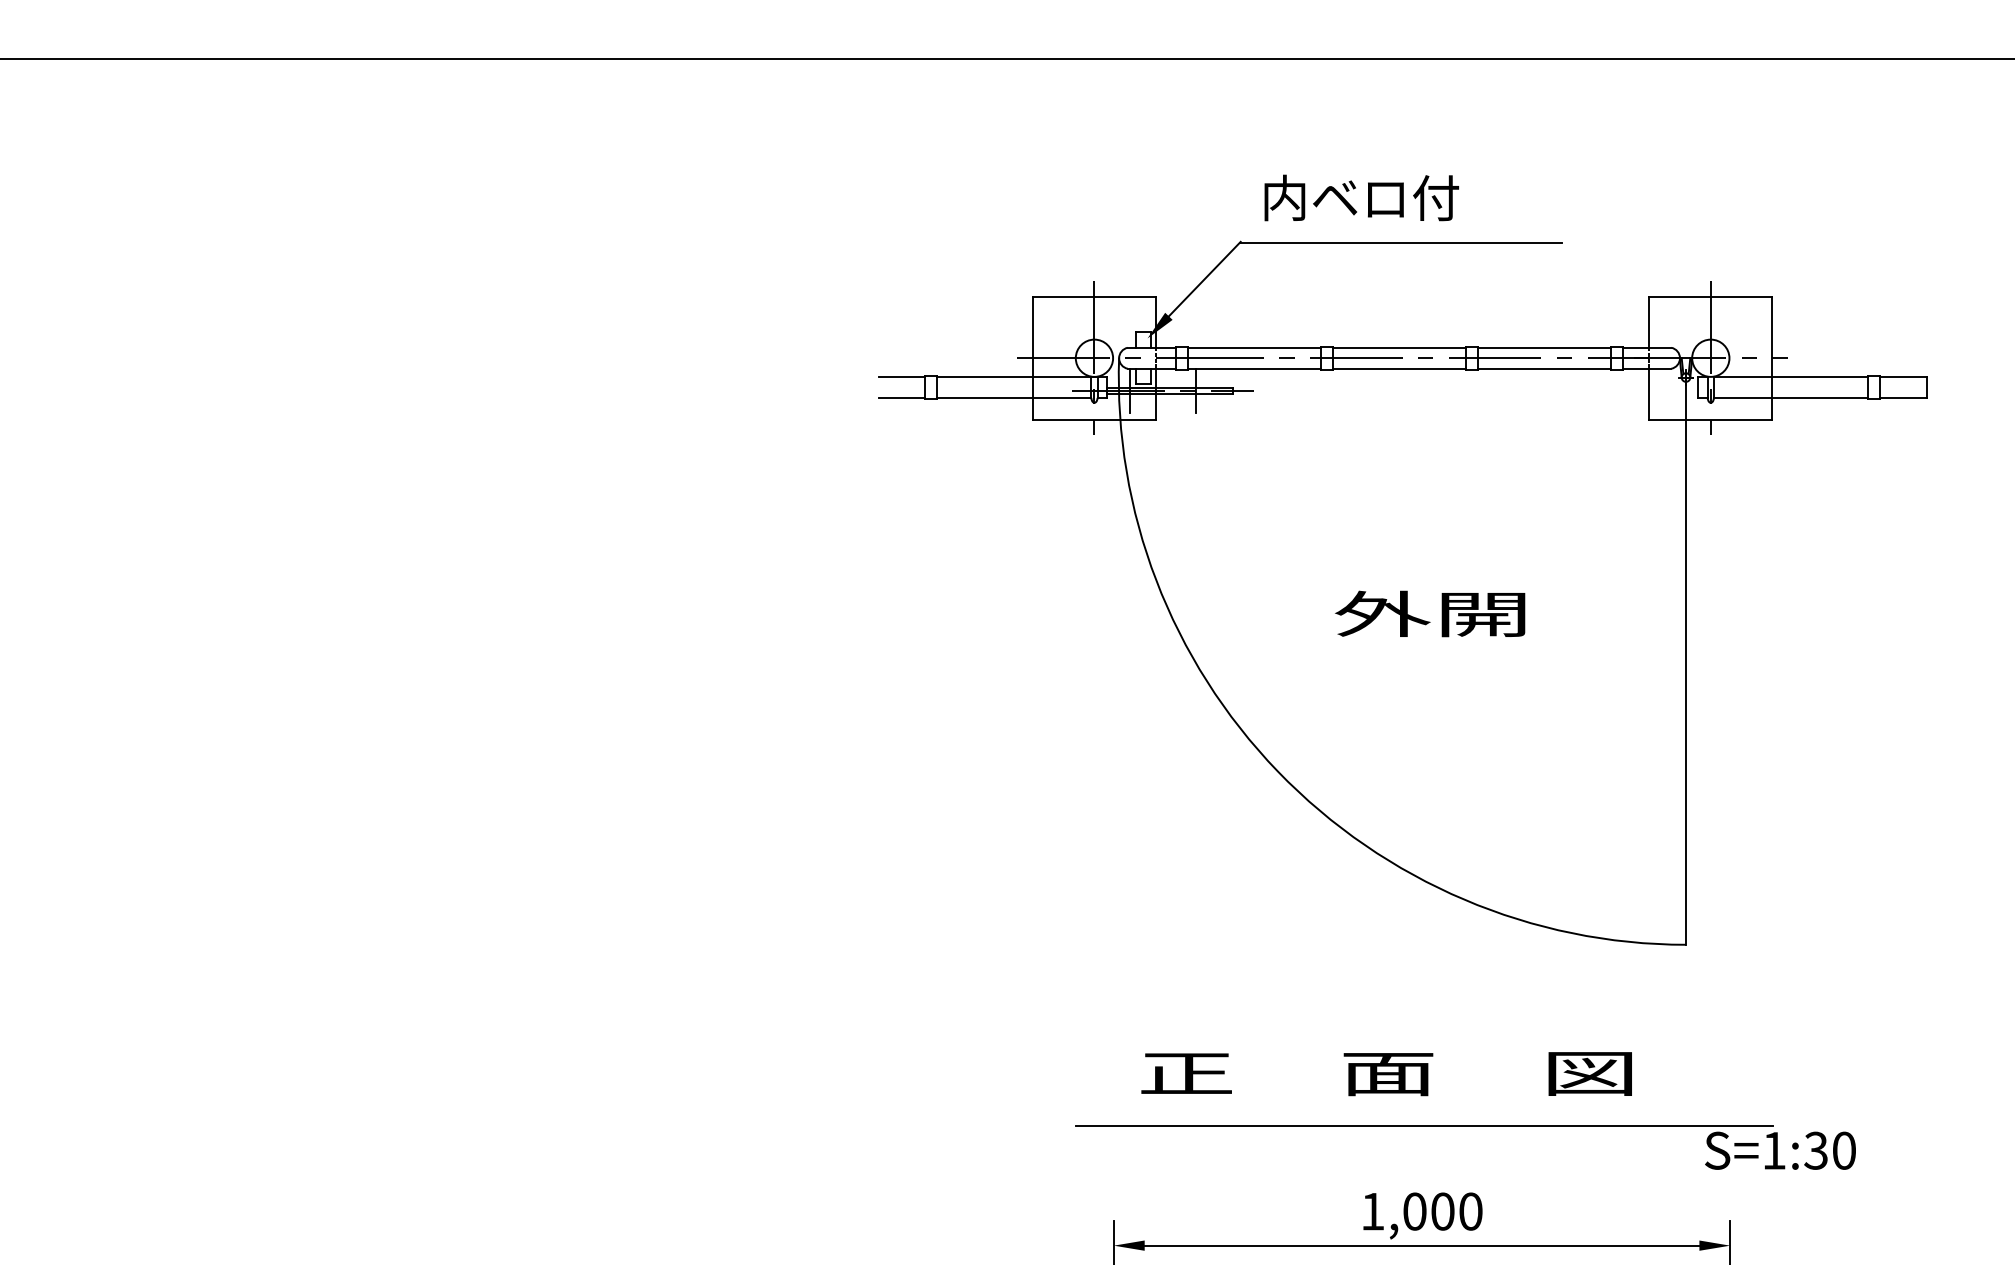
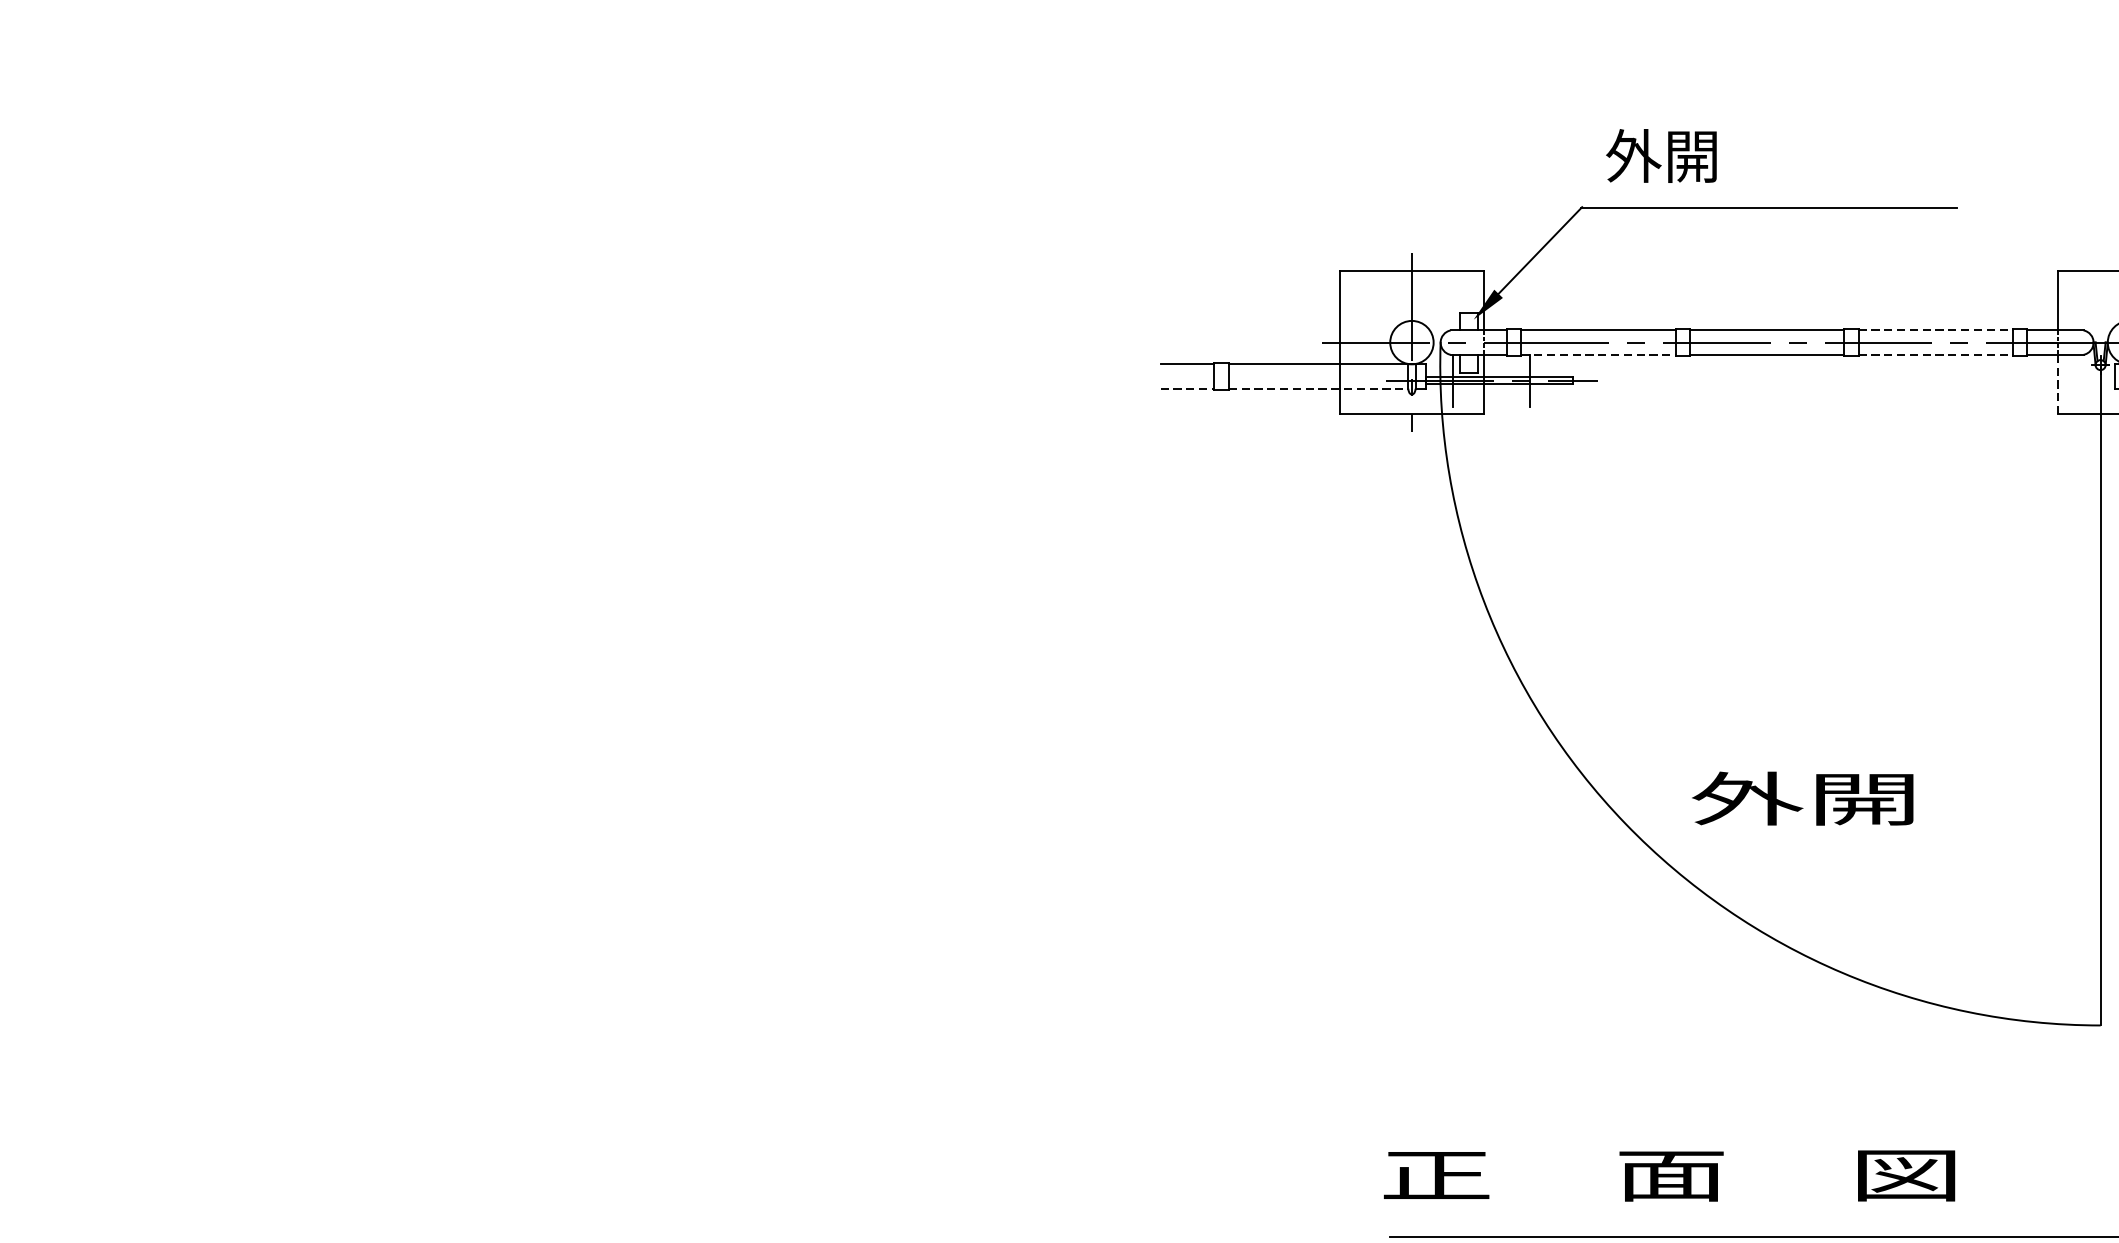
text: (1360, 197) -> (1721, 155), 内ベロ付 -> 外開
line: (1544, 347) -> (1935, 330), solid -> dashed
line: (1255, 368) -> (1599, 354), solid -> dashed
line: (1544, 368) -> (1935, 354), solid -> dashed
line: (1649, 394) -> (2058, 384), solid -> dashed
line: (902, 397) -> (1188, 388), solid -> dashed
line: (1014, 397) -> (1318, 388), solid -> dashed
text: (1430, 613) -> (1803, 798), moved
text: (1386, 1074) -> (1669, 1176), moved

